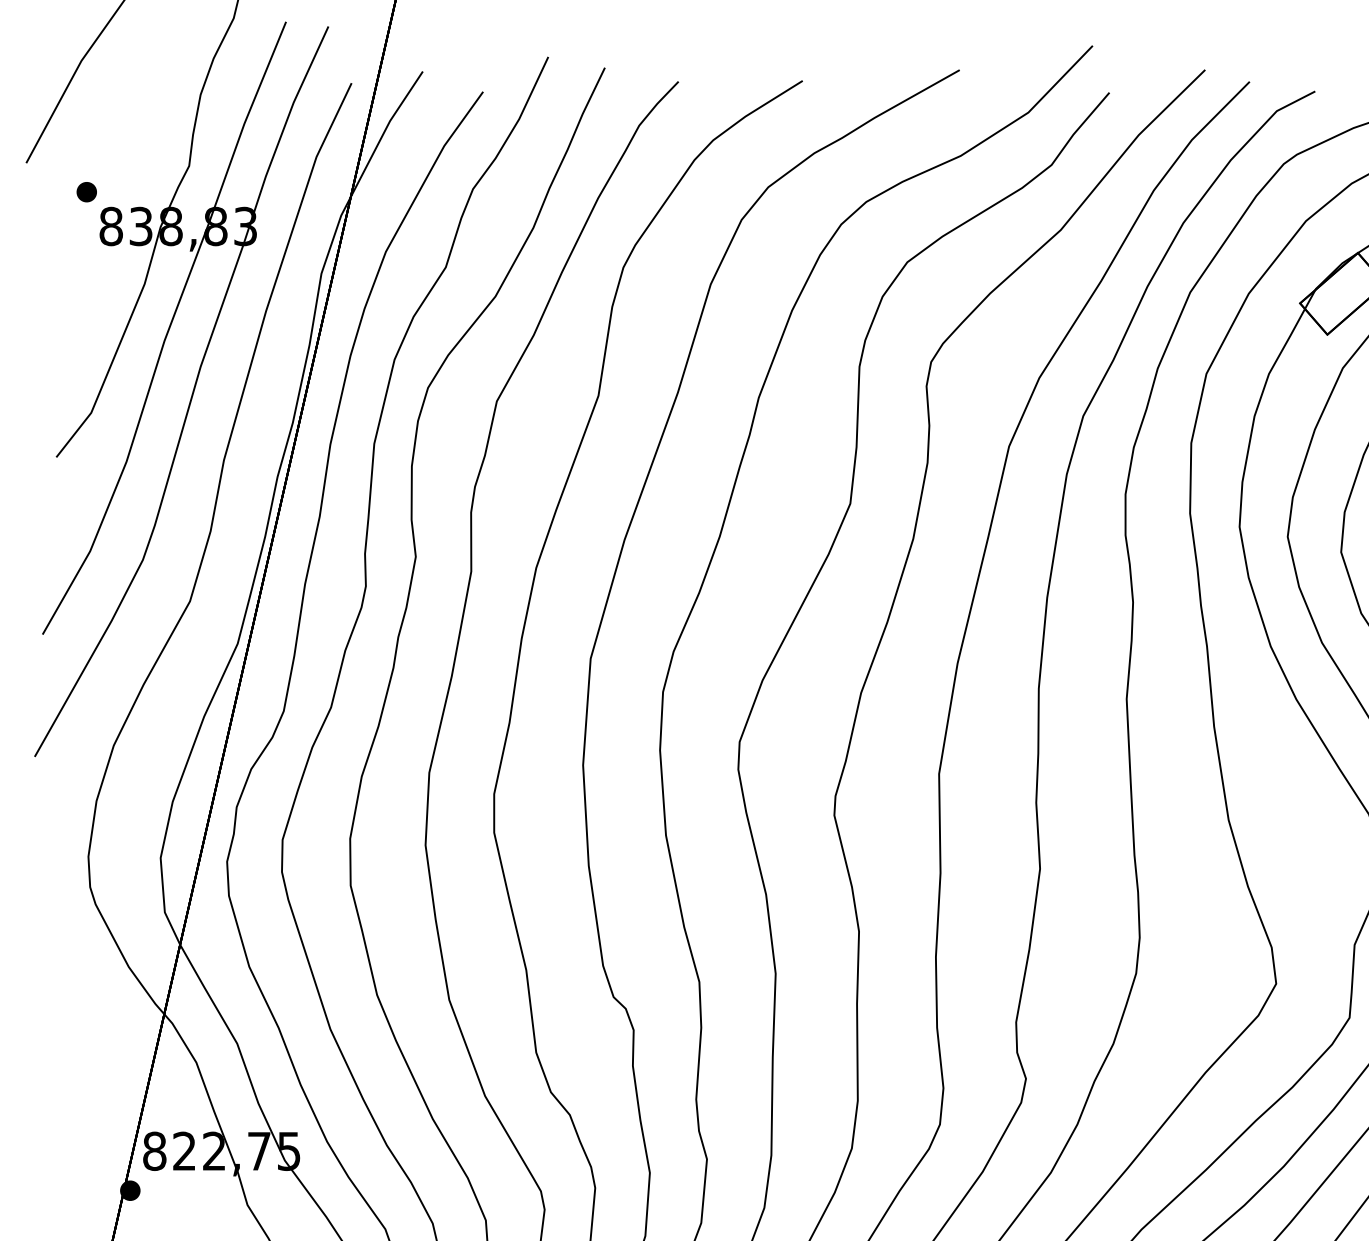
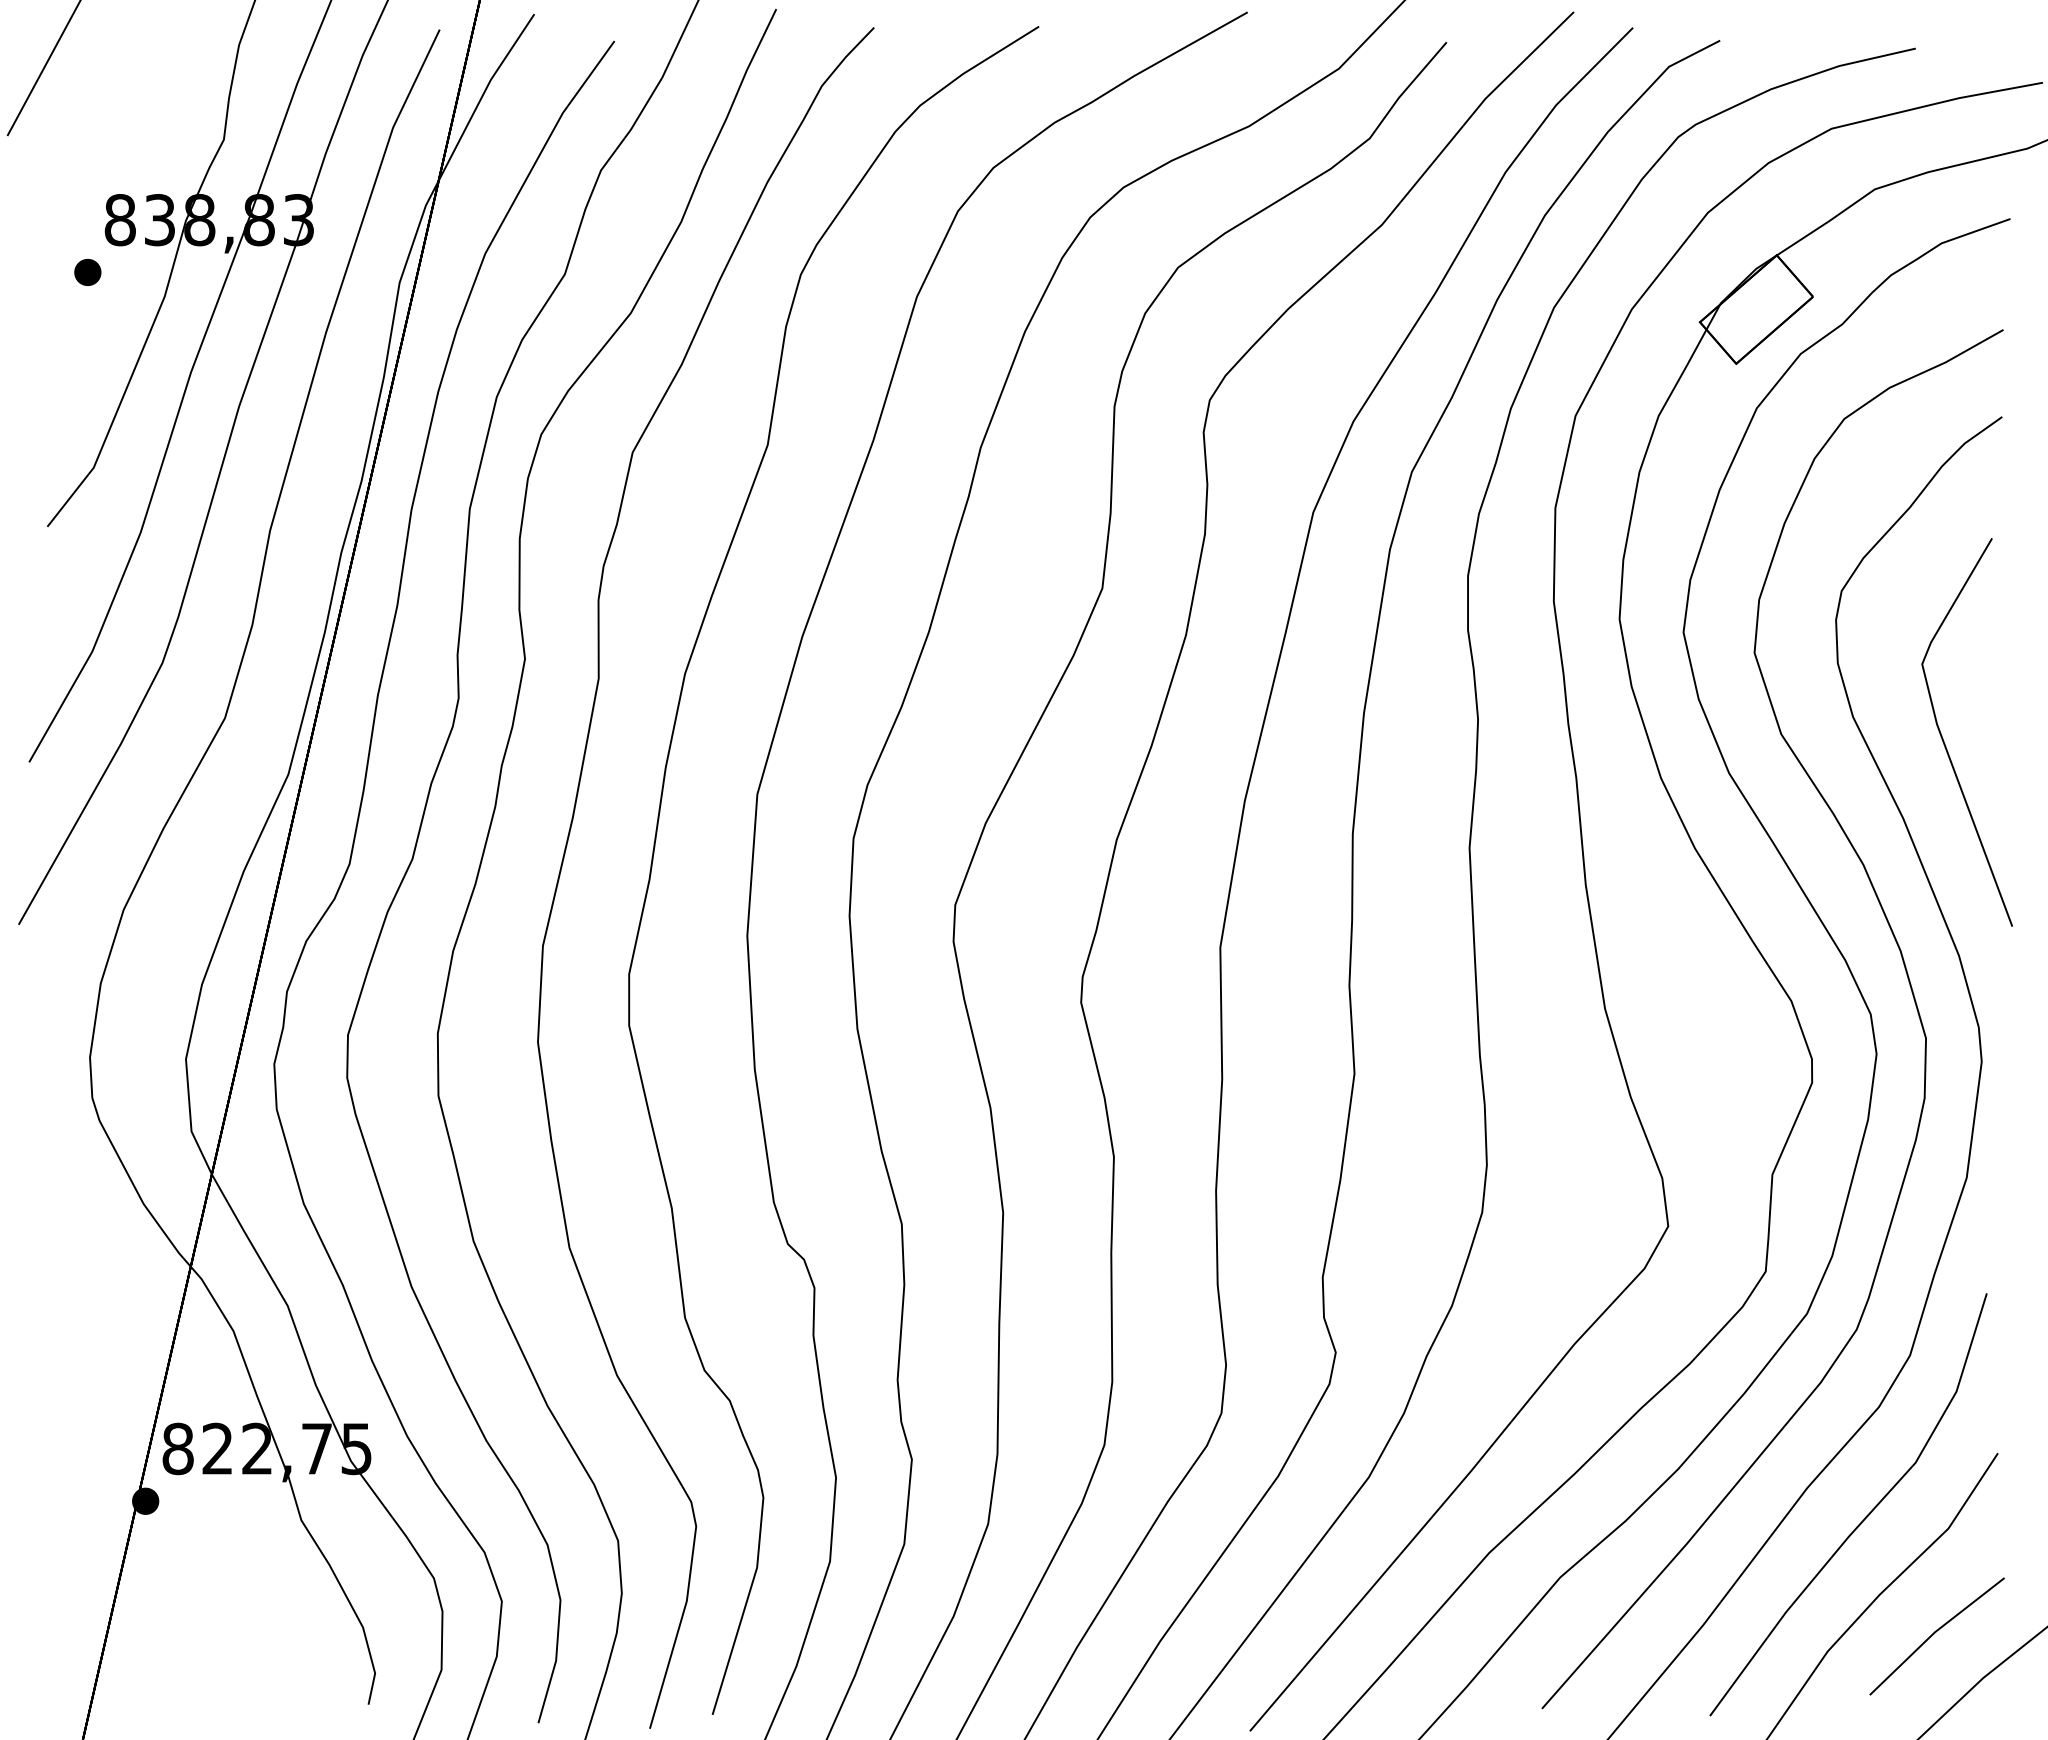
part: (86, 192) -> (87, 272), moved

